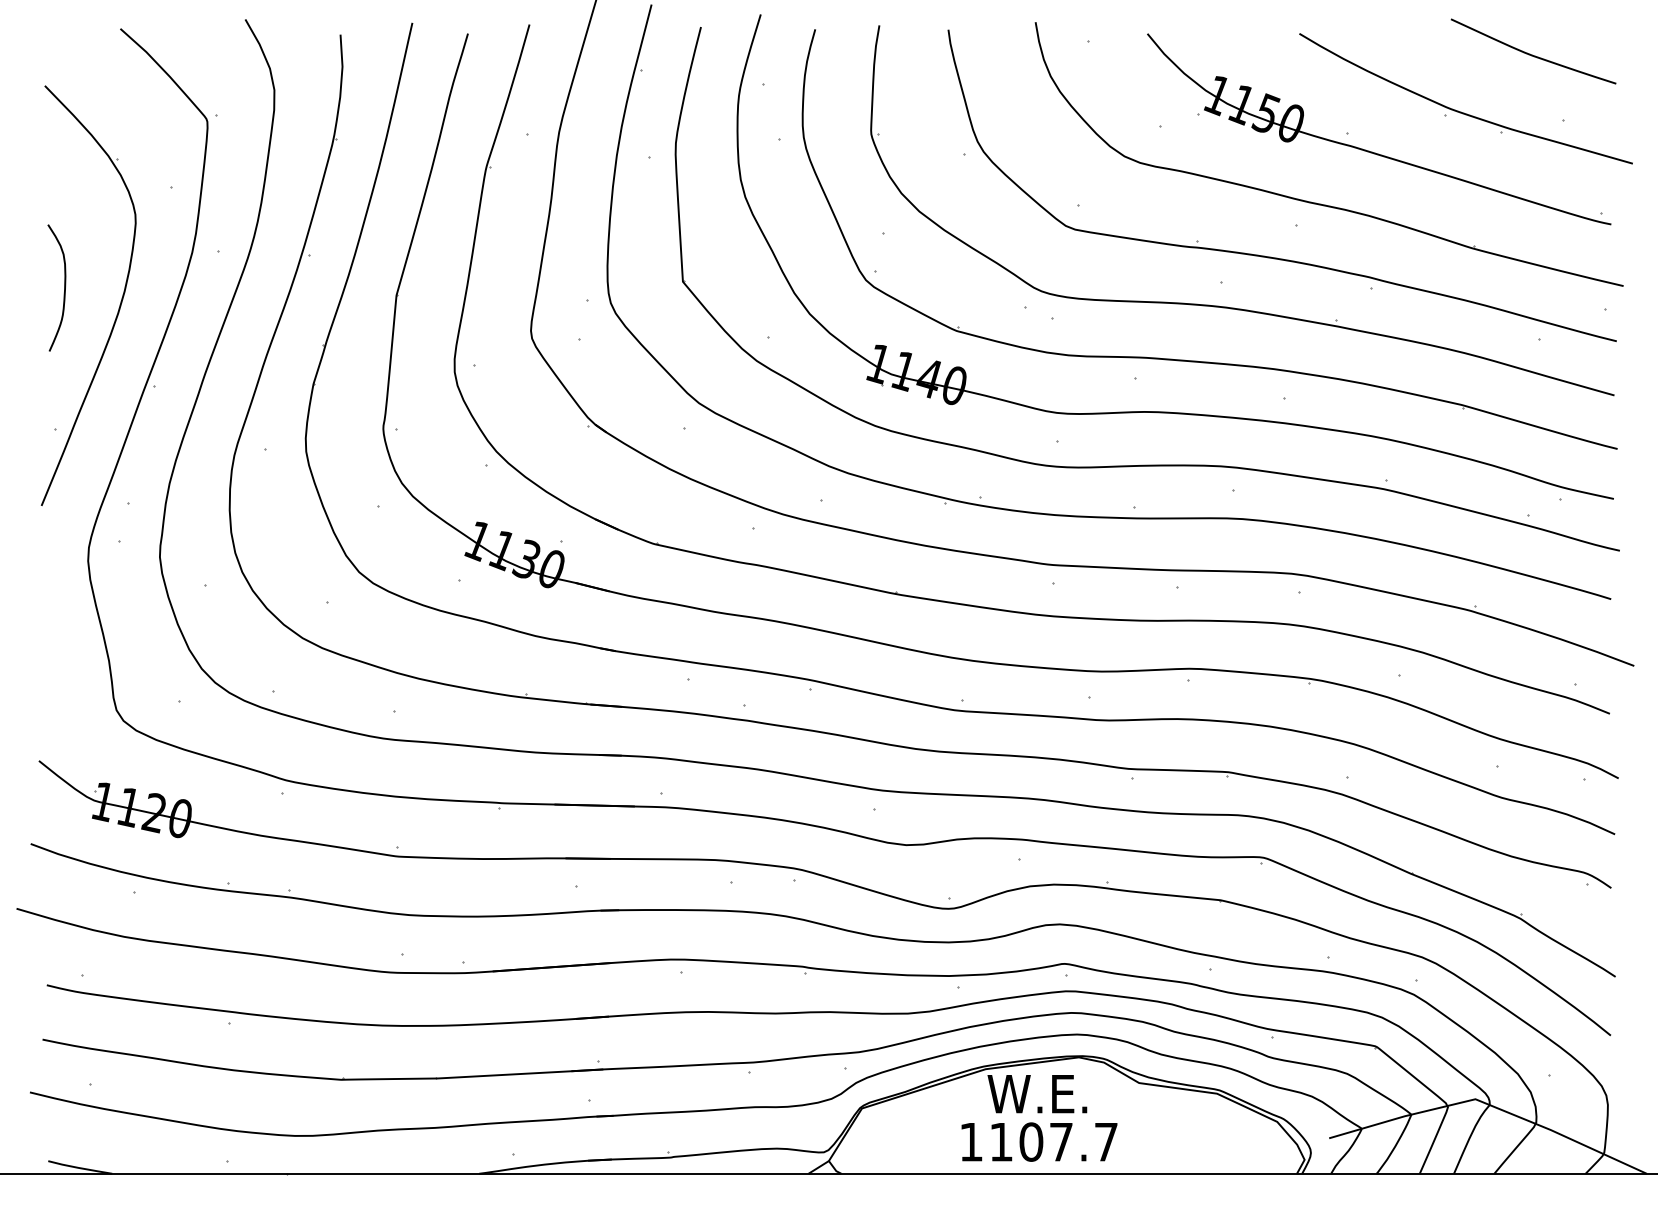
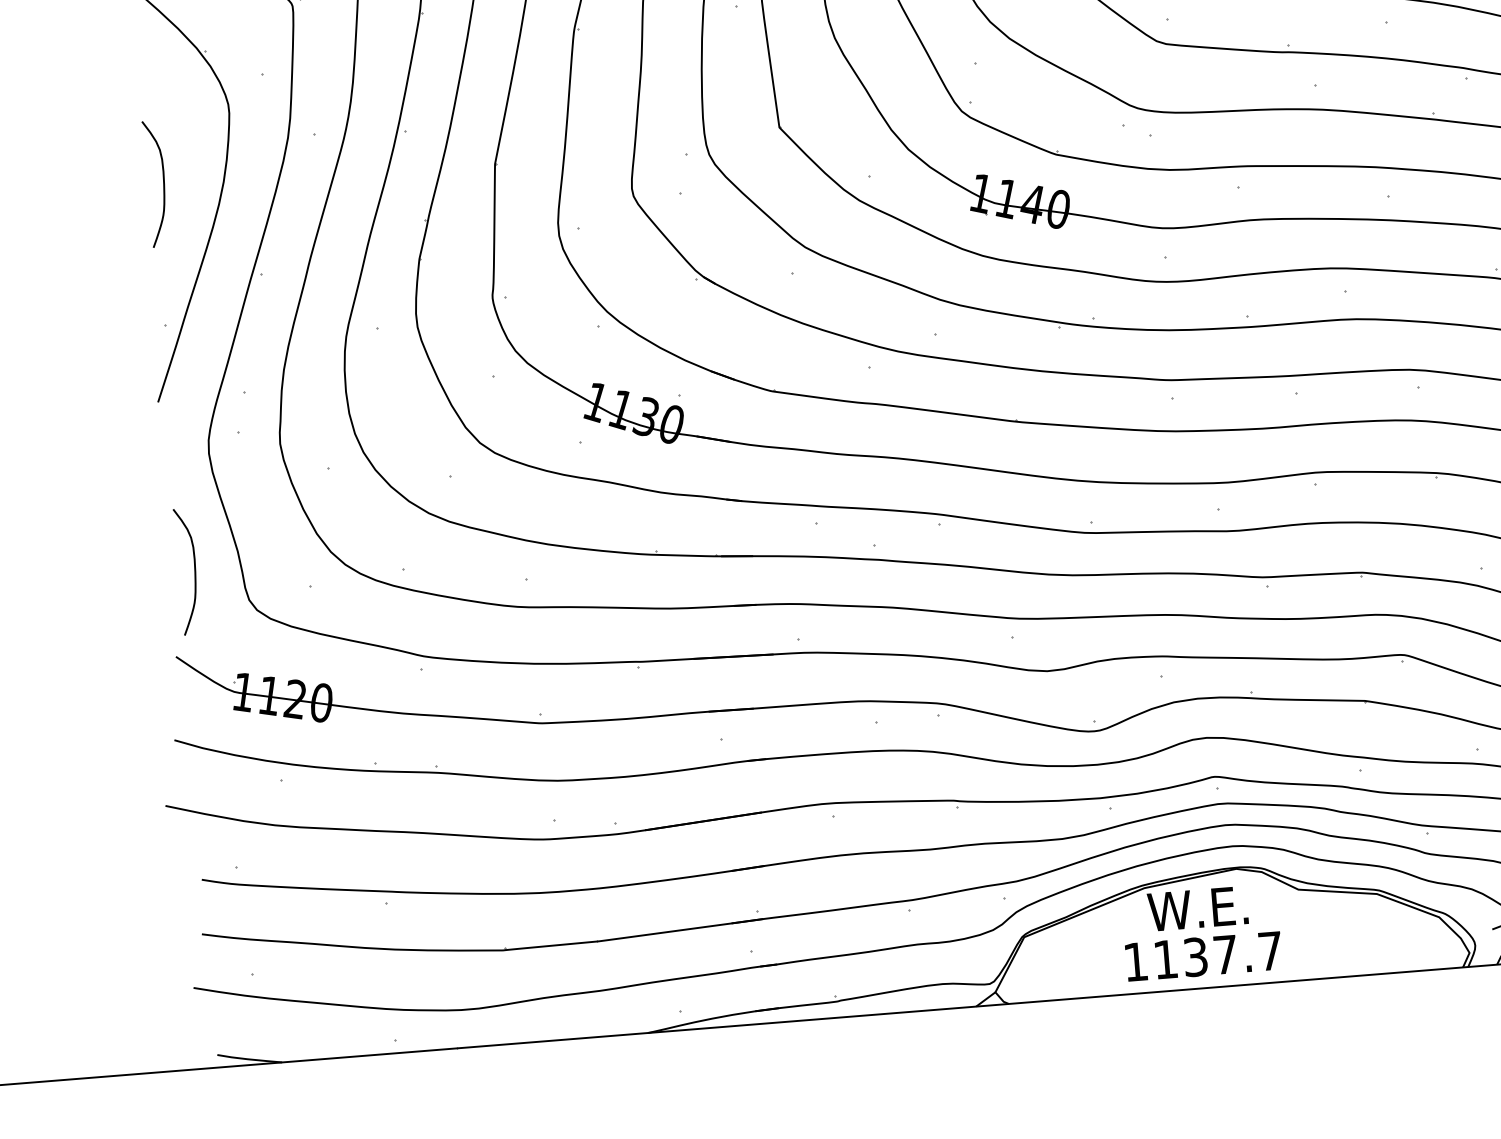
curve: (64, 676) -> (194, 570), added
text: (1031, 1141) -> (1195, 956), 1107.7 -> 1137.7

